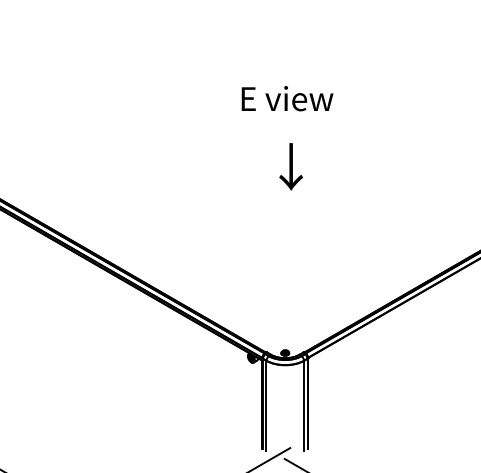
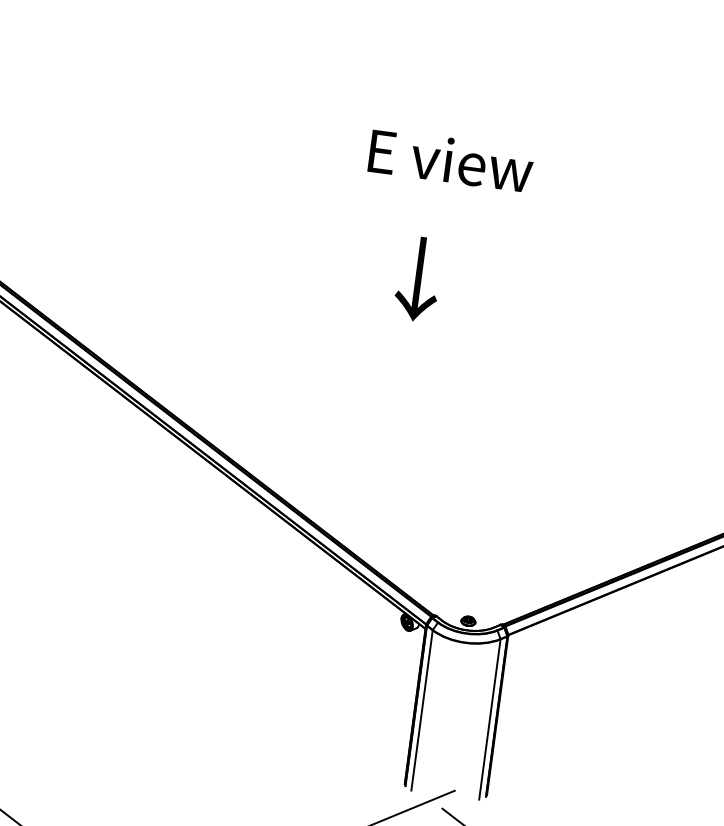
text: (287, 98) -> (451, 160), moved
text: (290, 166) -> (417, 278), moved

